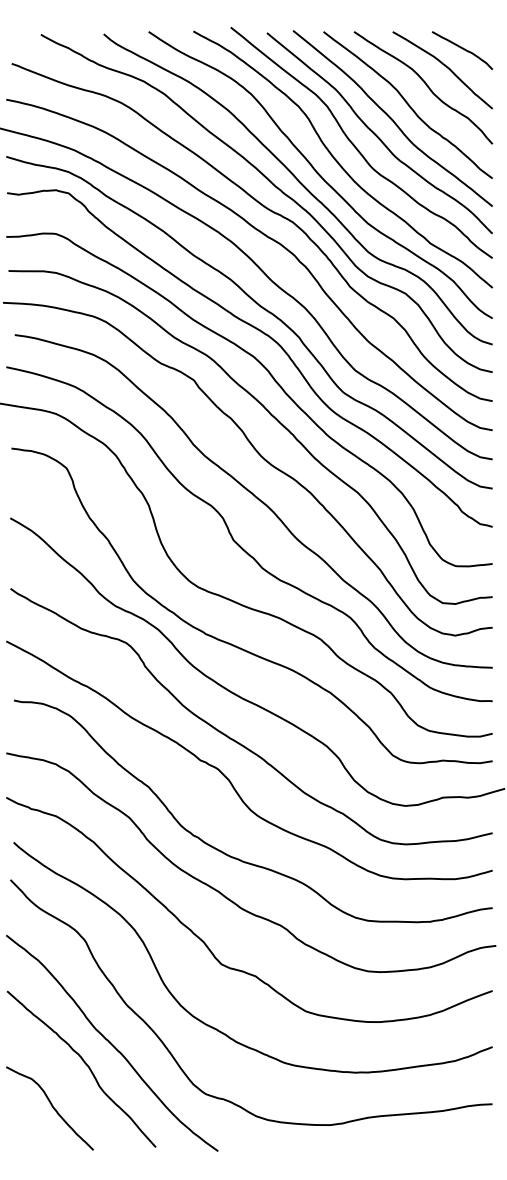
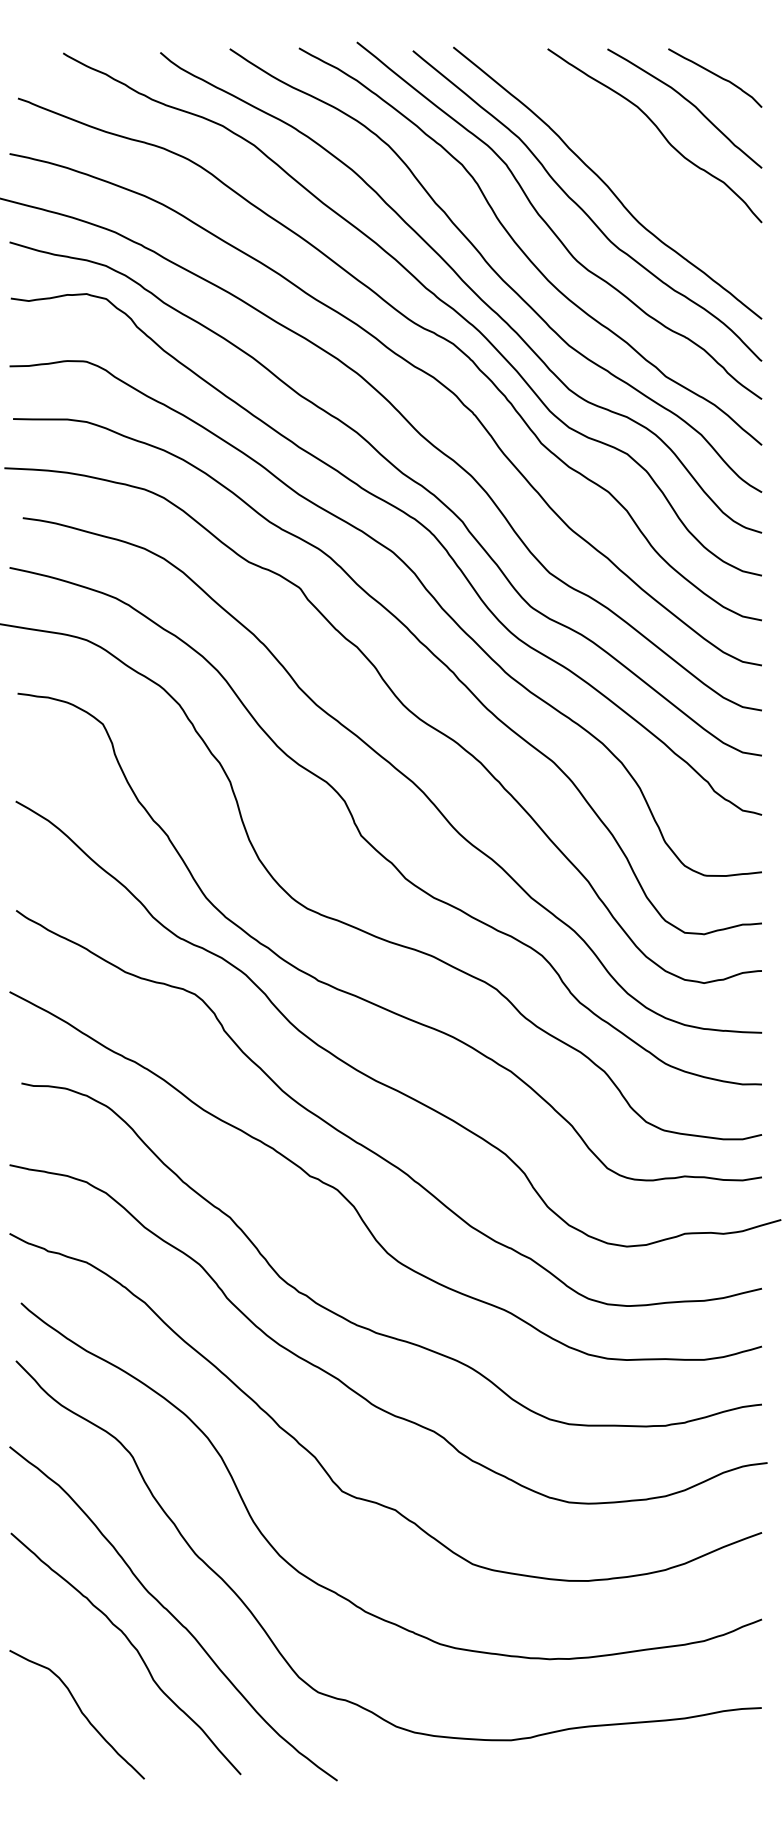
curve: (407, 104) -> (630, 161), removed

